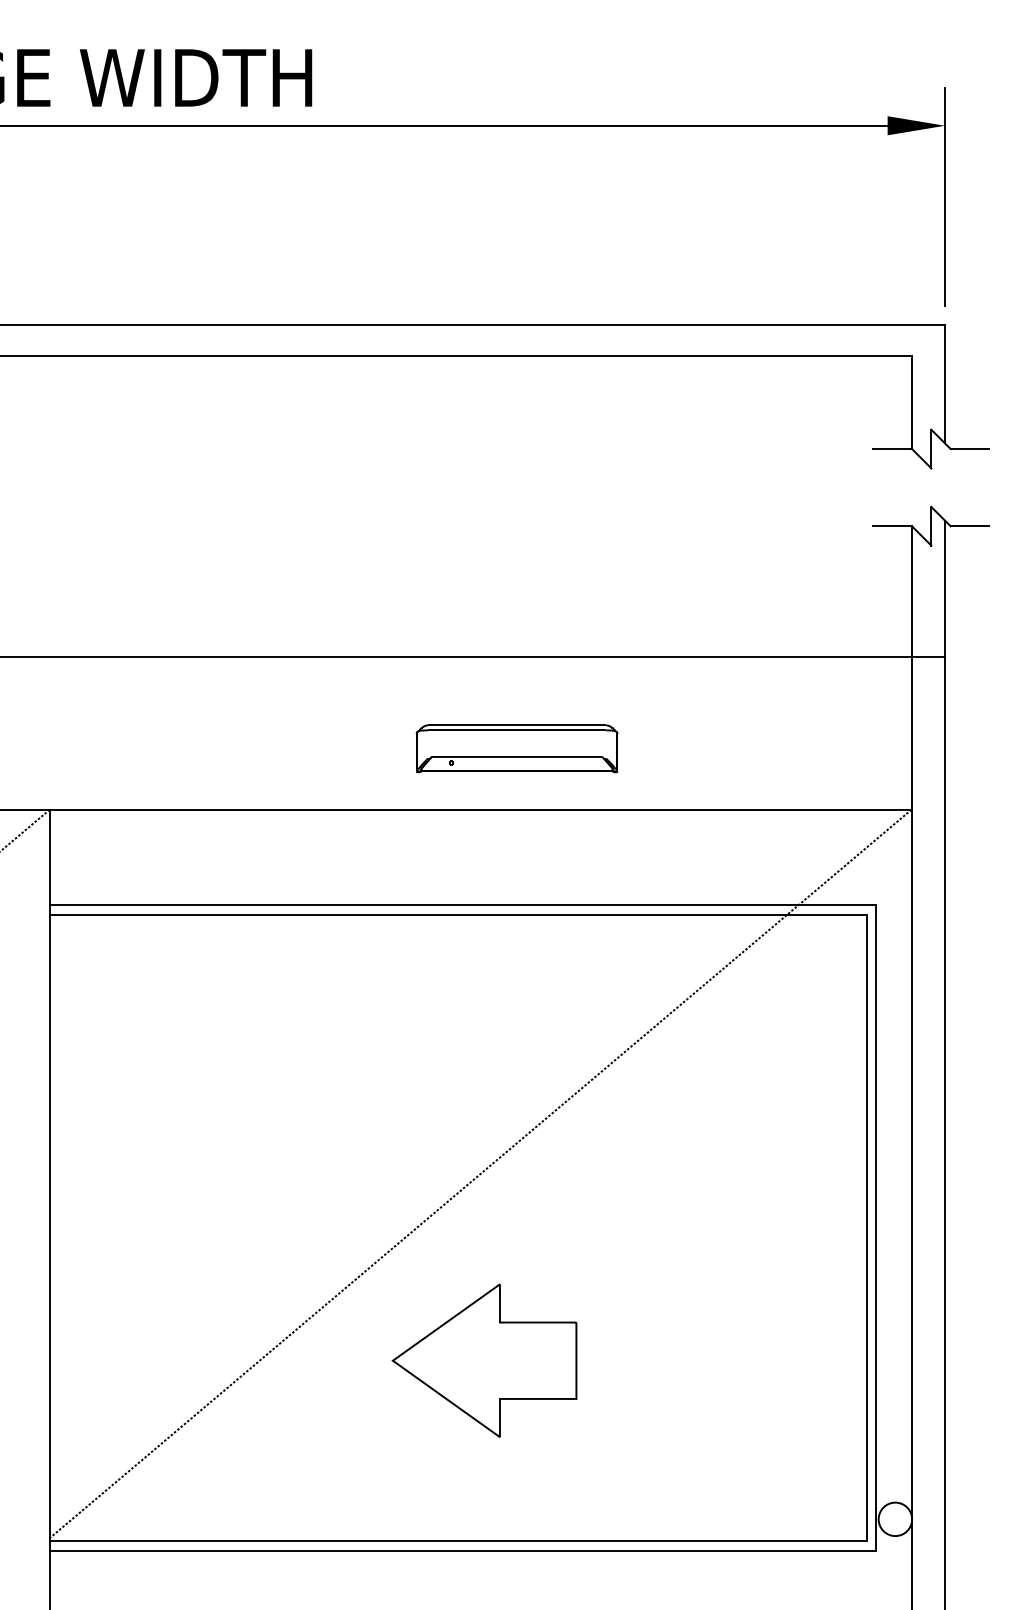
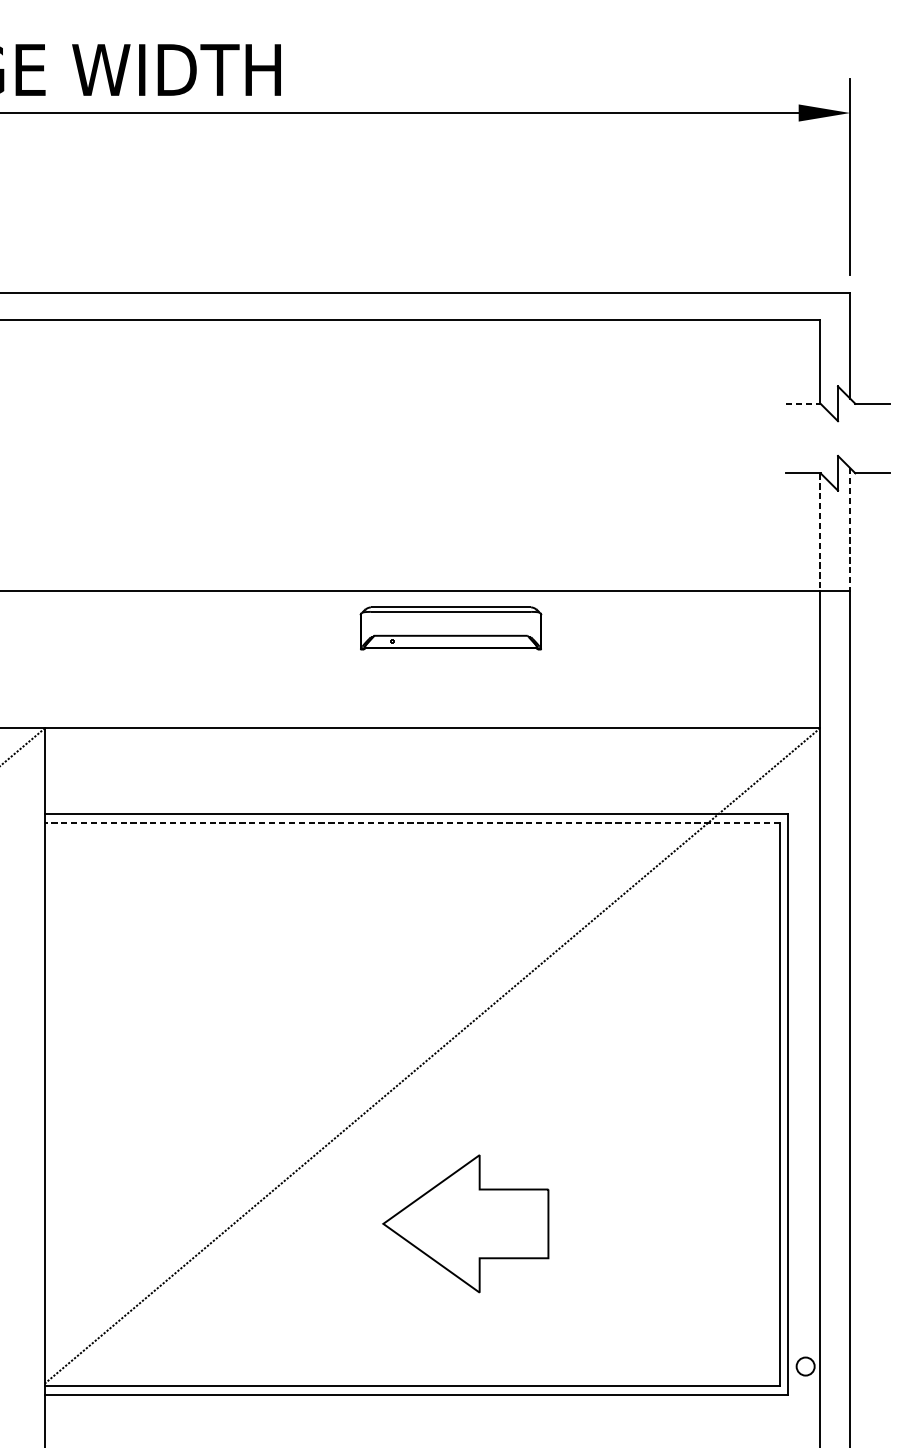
line: (893, 449) -> (803, 404), solid -> dashed
line: (944, 589) -> (849, 530), solid -> dashed
line: (911, 592) -> (820, 532), solid -> dashed
part: (516, 748) -> (450, 628), moved
line: (457, 914) -> (411, 822), solid -> dashed
part: (484, 1360) -> (465, 1223), moved
circle: (895, 1519) -> (805, 1366), size x0.6

